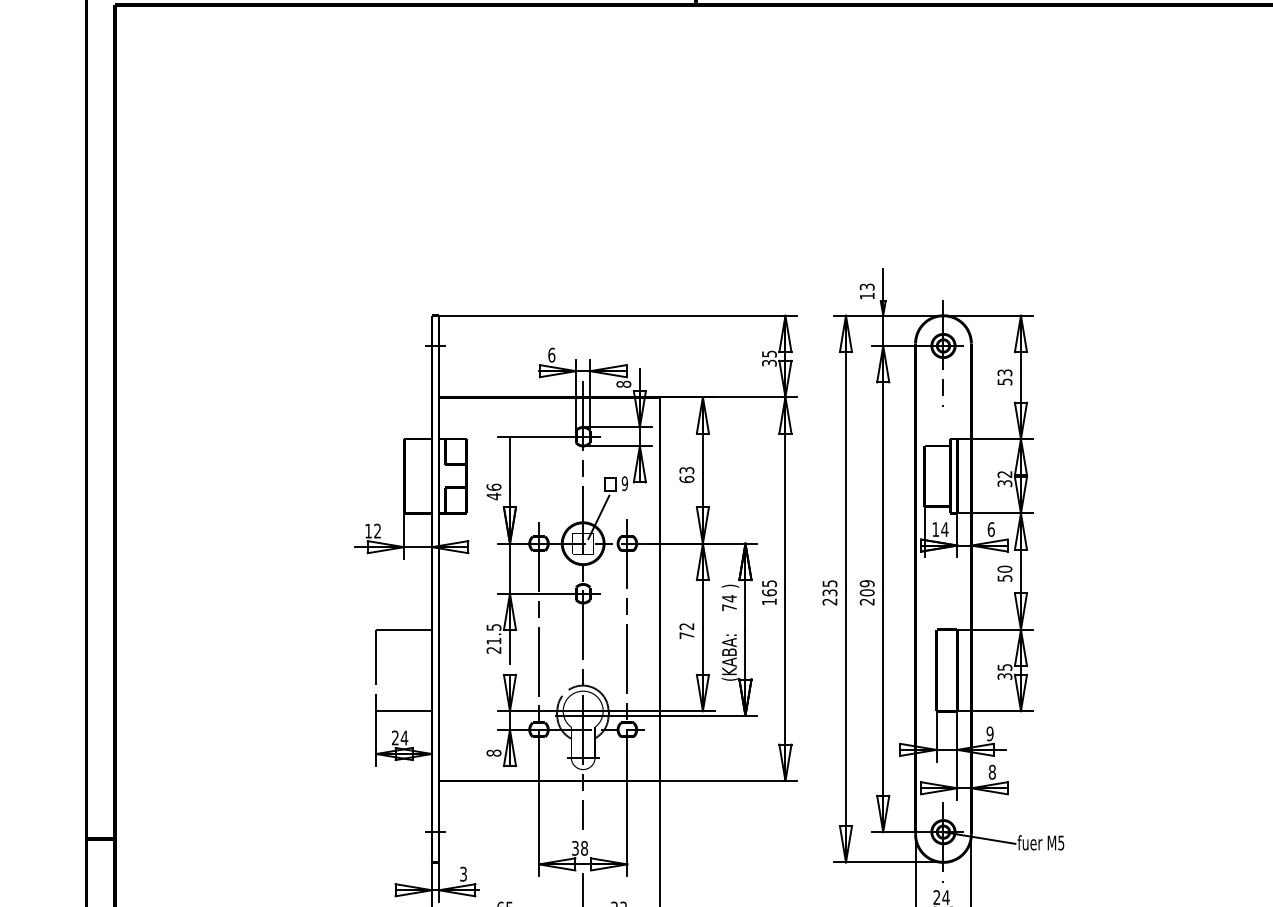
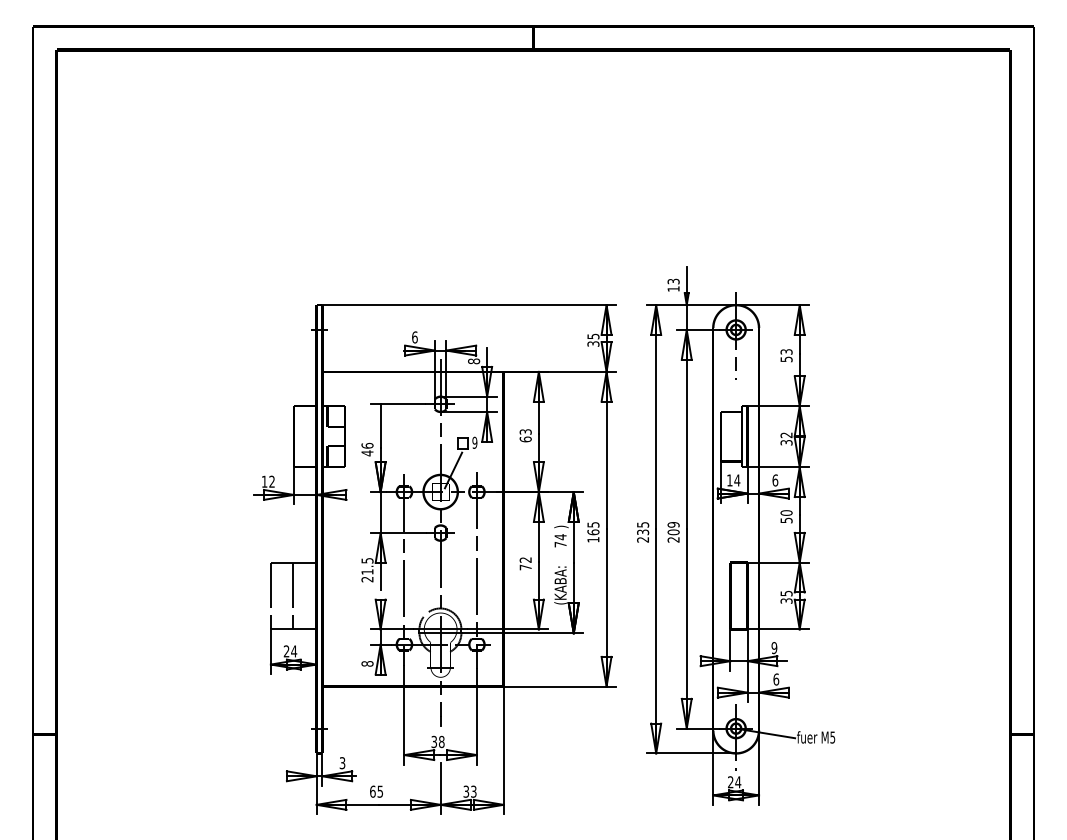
line: (402, 669) -> (292, 595), added
text: (992, 772) -> (776, 679), 8 -> 6

